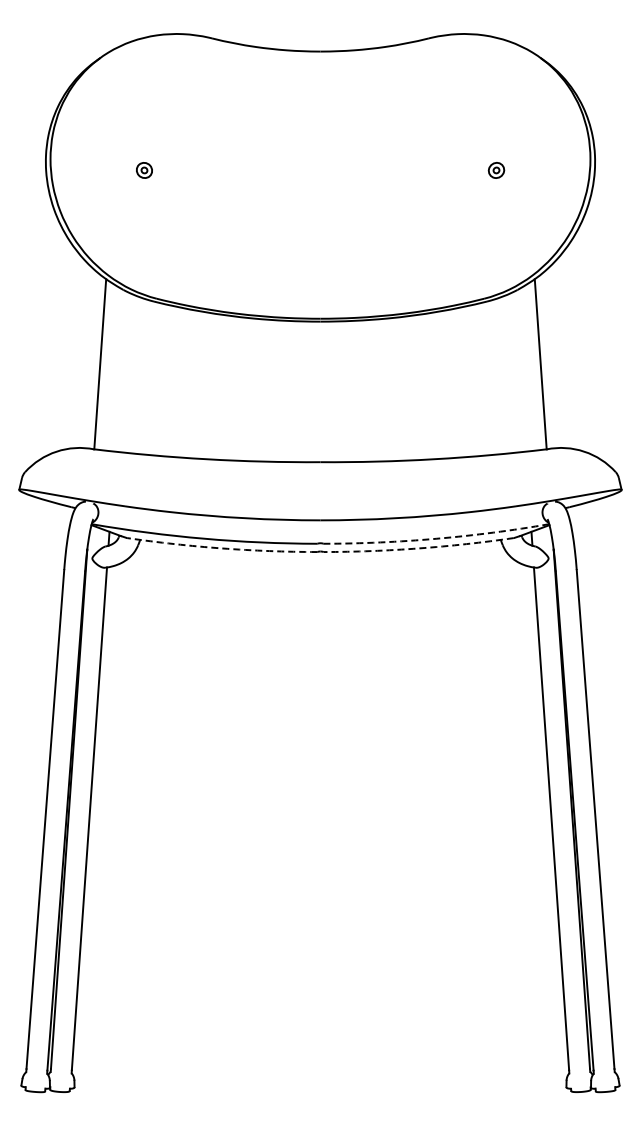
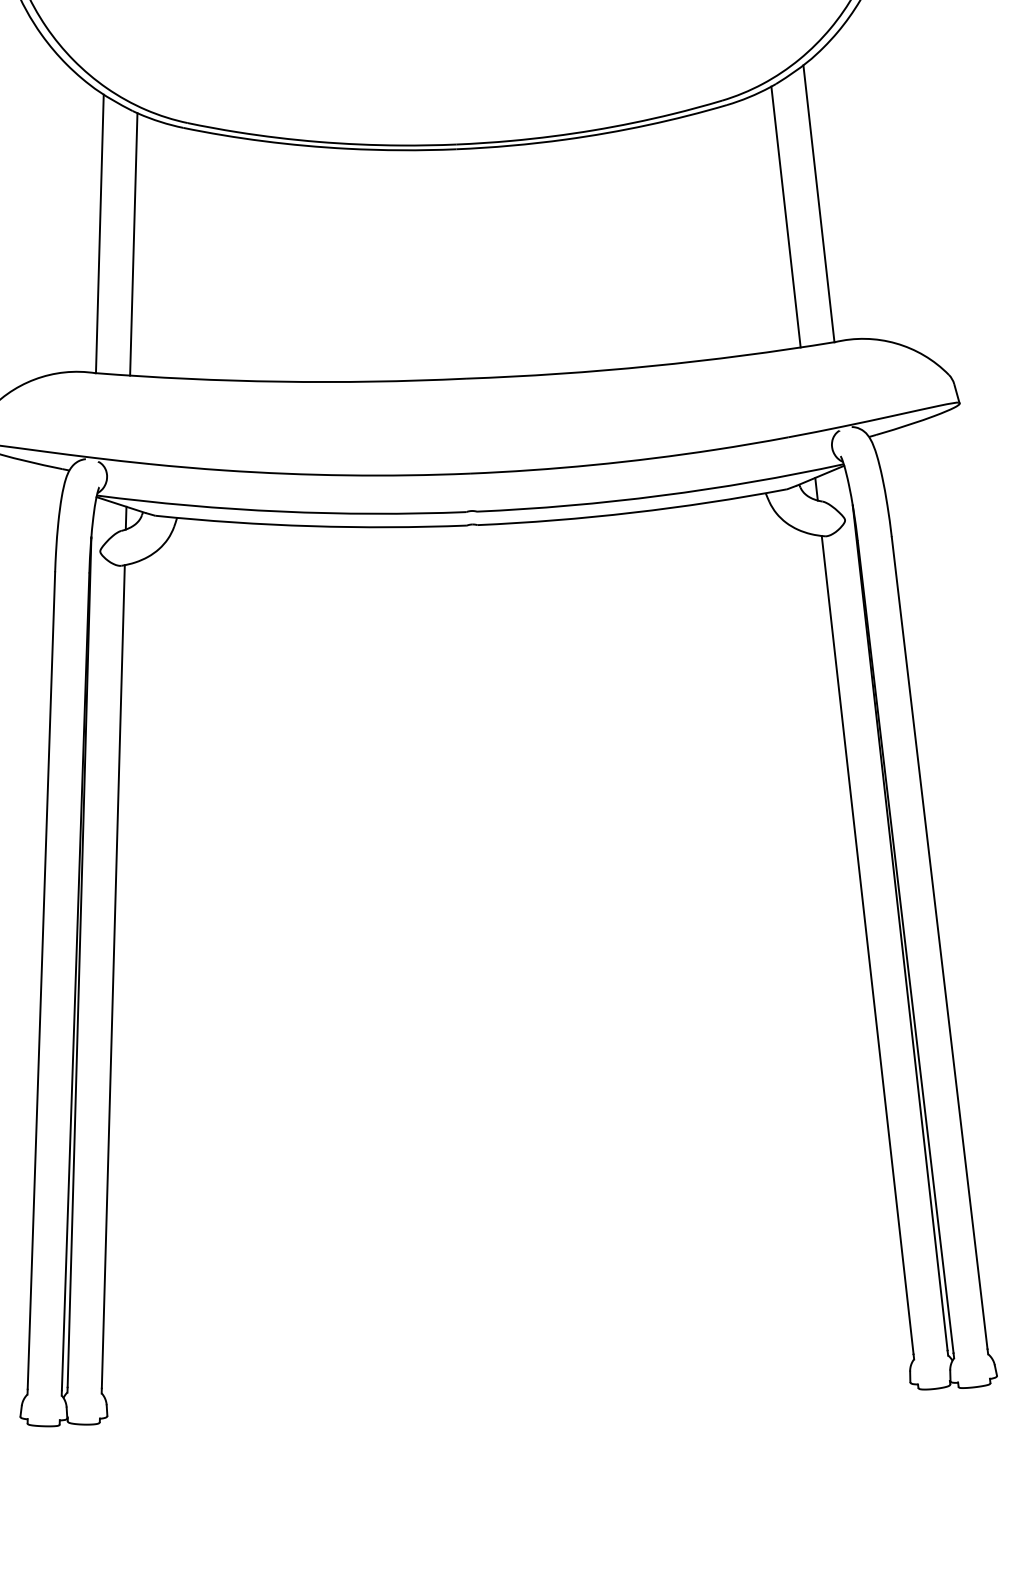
line: (120, 371) -> (133, 244), added
line: (519, 371) -> (784, 217), added
arc: (436, 538) -> (660, 495), dashed -> solid
arc: (221, 548) -> (310, 526), dashed -> solid
arc: (419, 548) -> (633, 512), dashed -> solid

